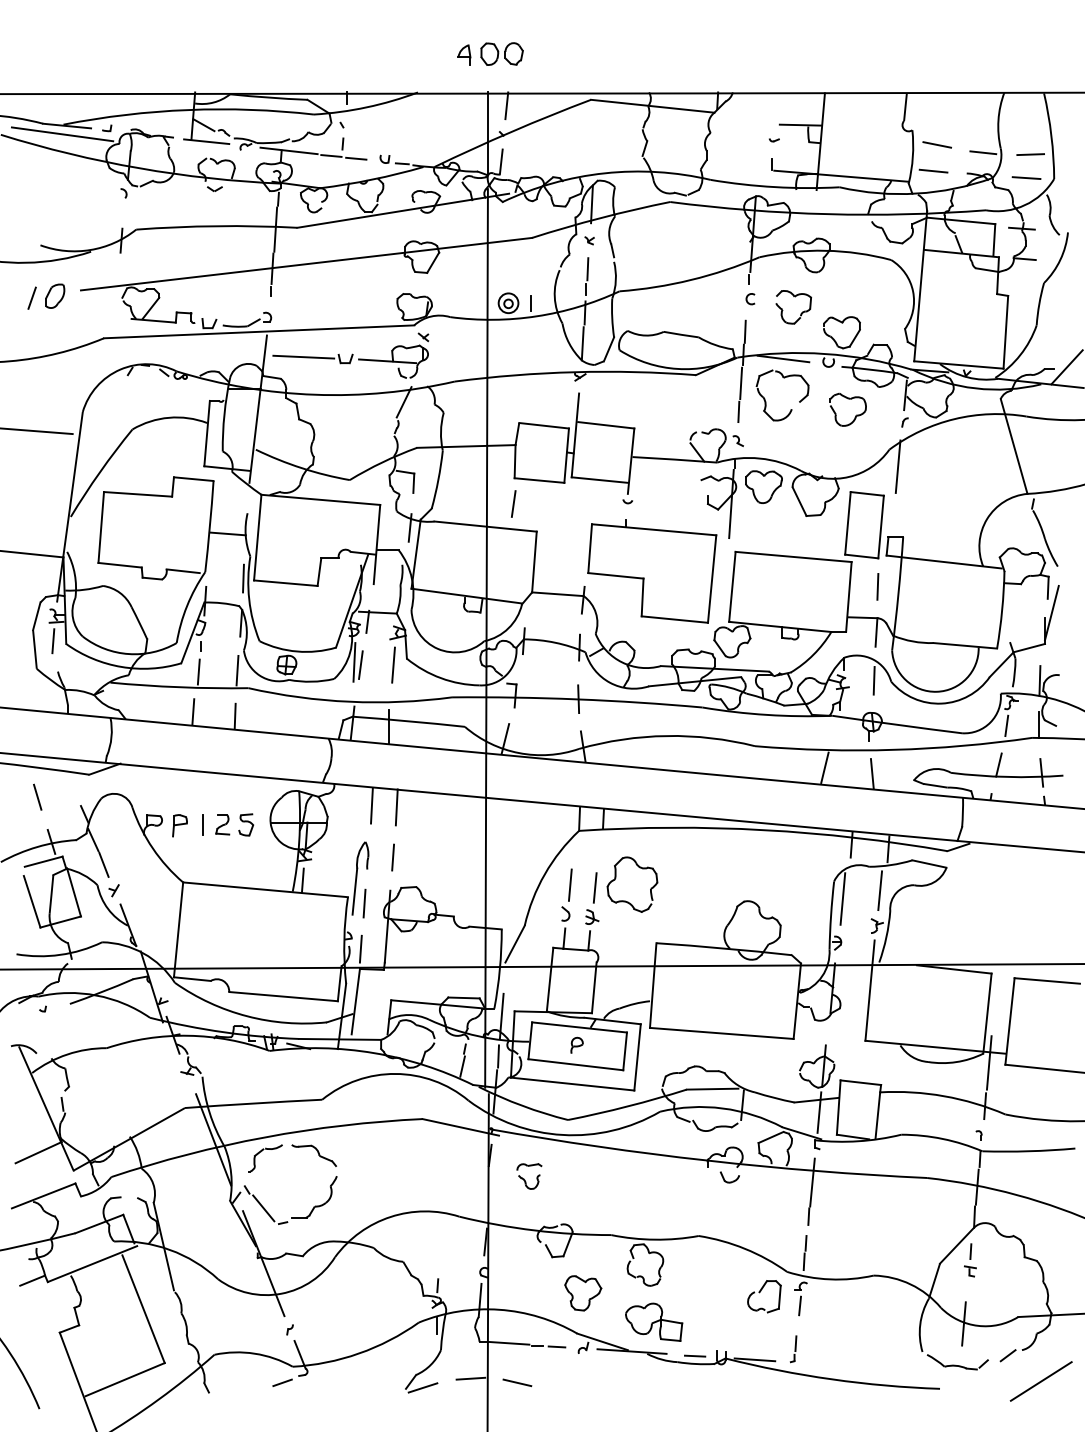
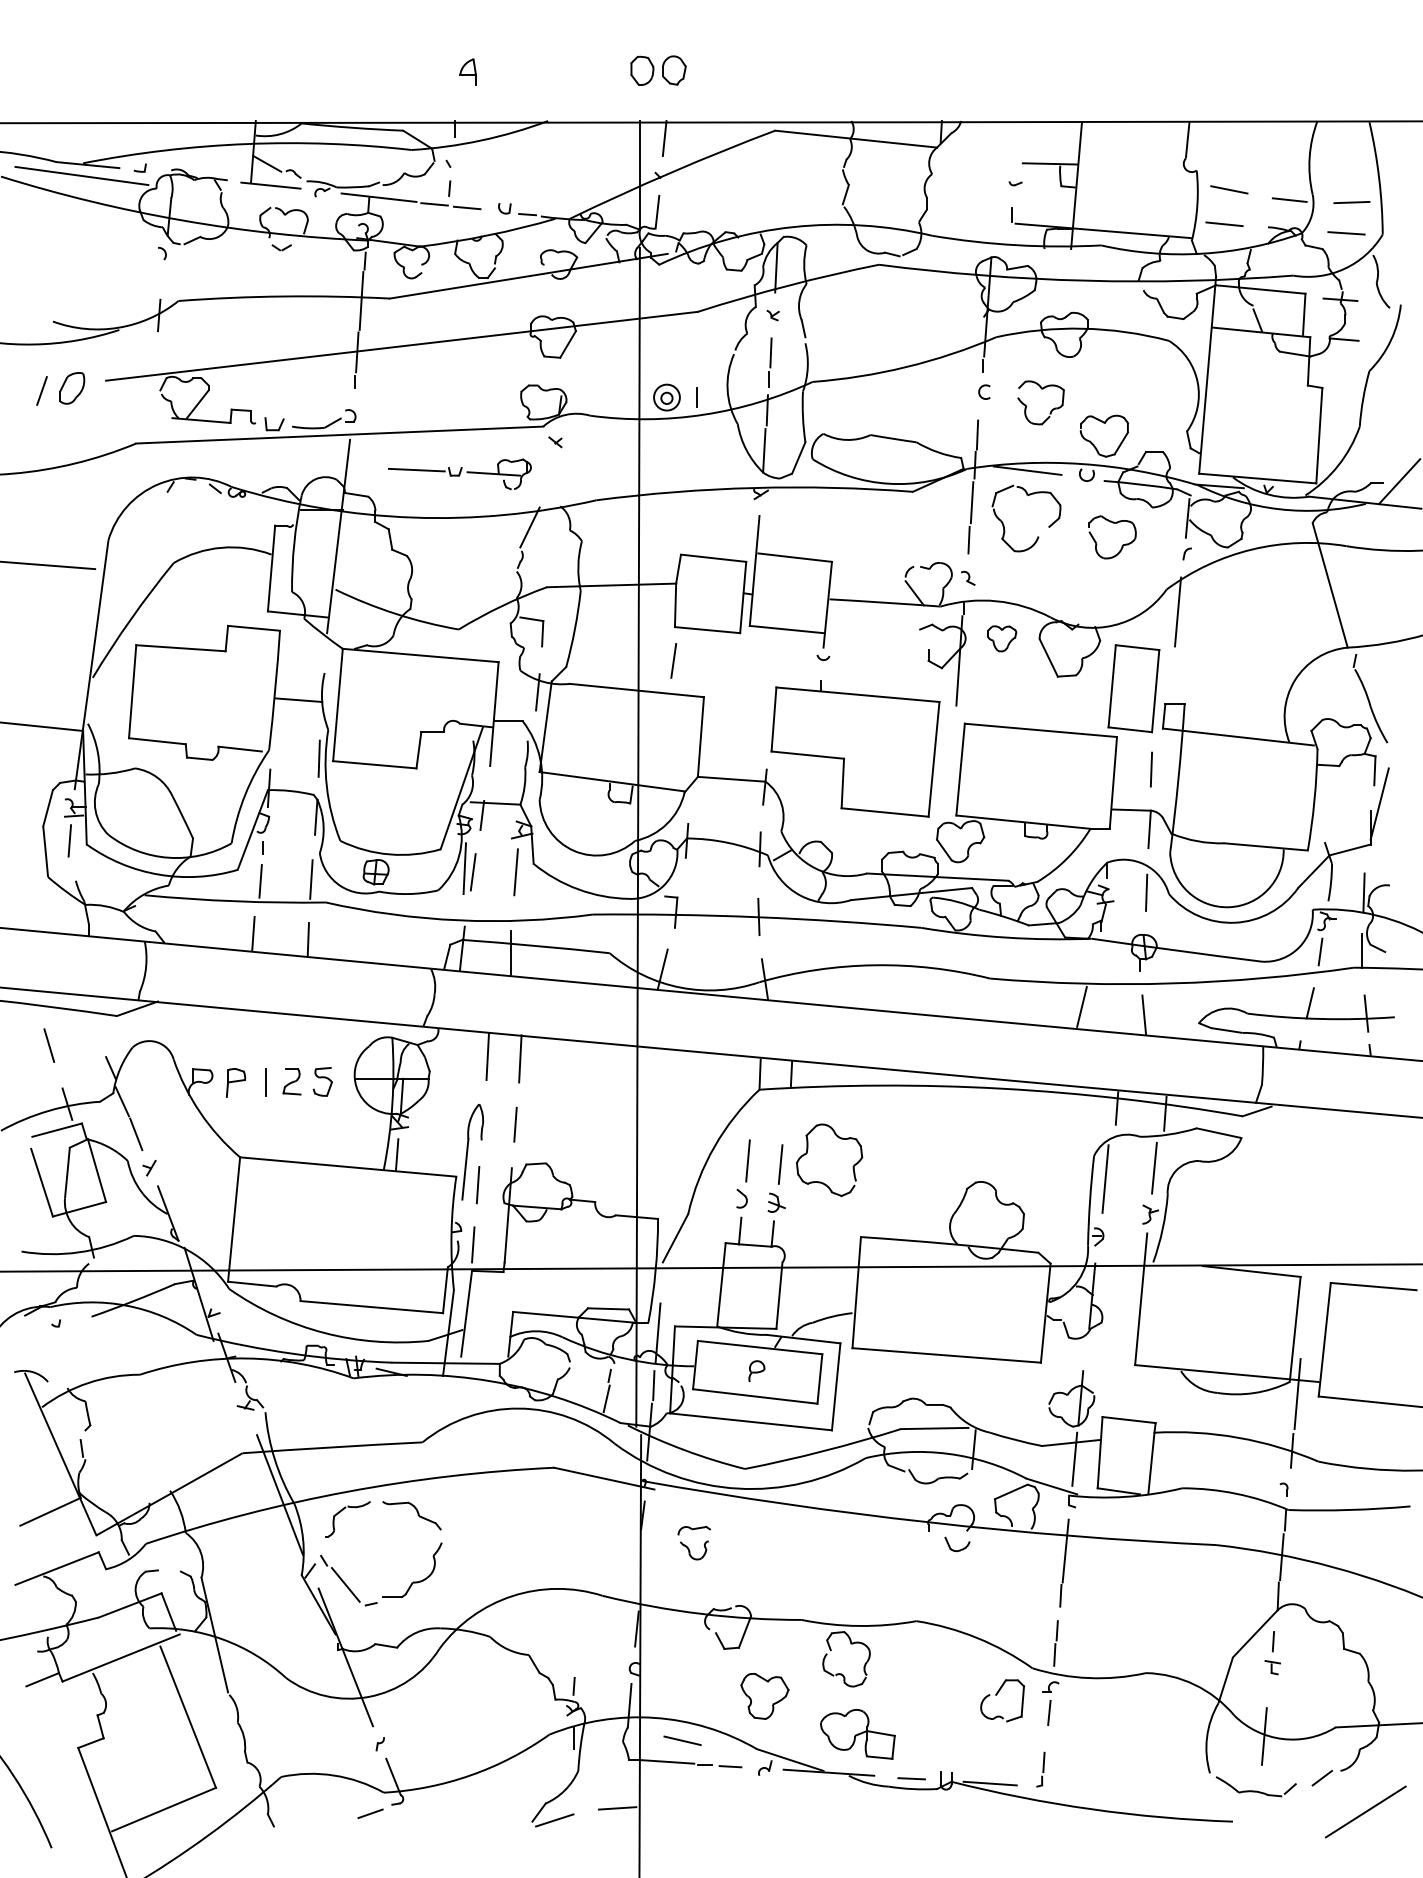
part: (463, 54) -> (467, 71), moved
part: (350, 361) -> (459, 474), size x0.7
part: (763, 486) -> (1001, 638), size x0.6
line: (517, 1382) -> (682, 1740), moved

